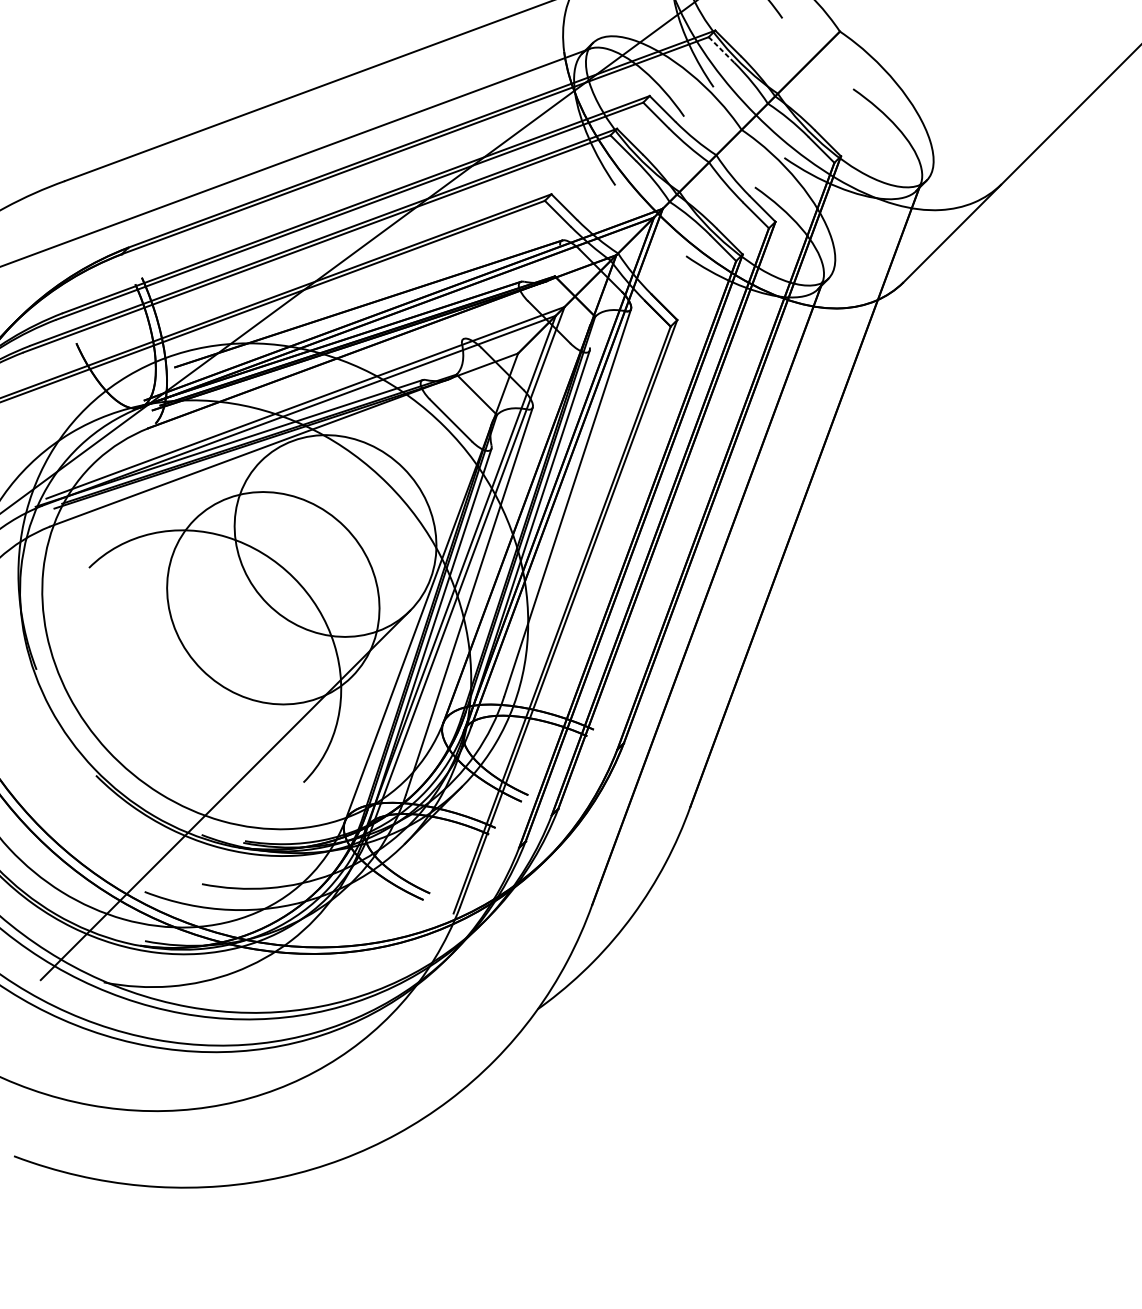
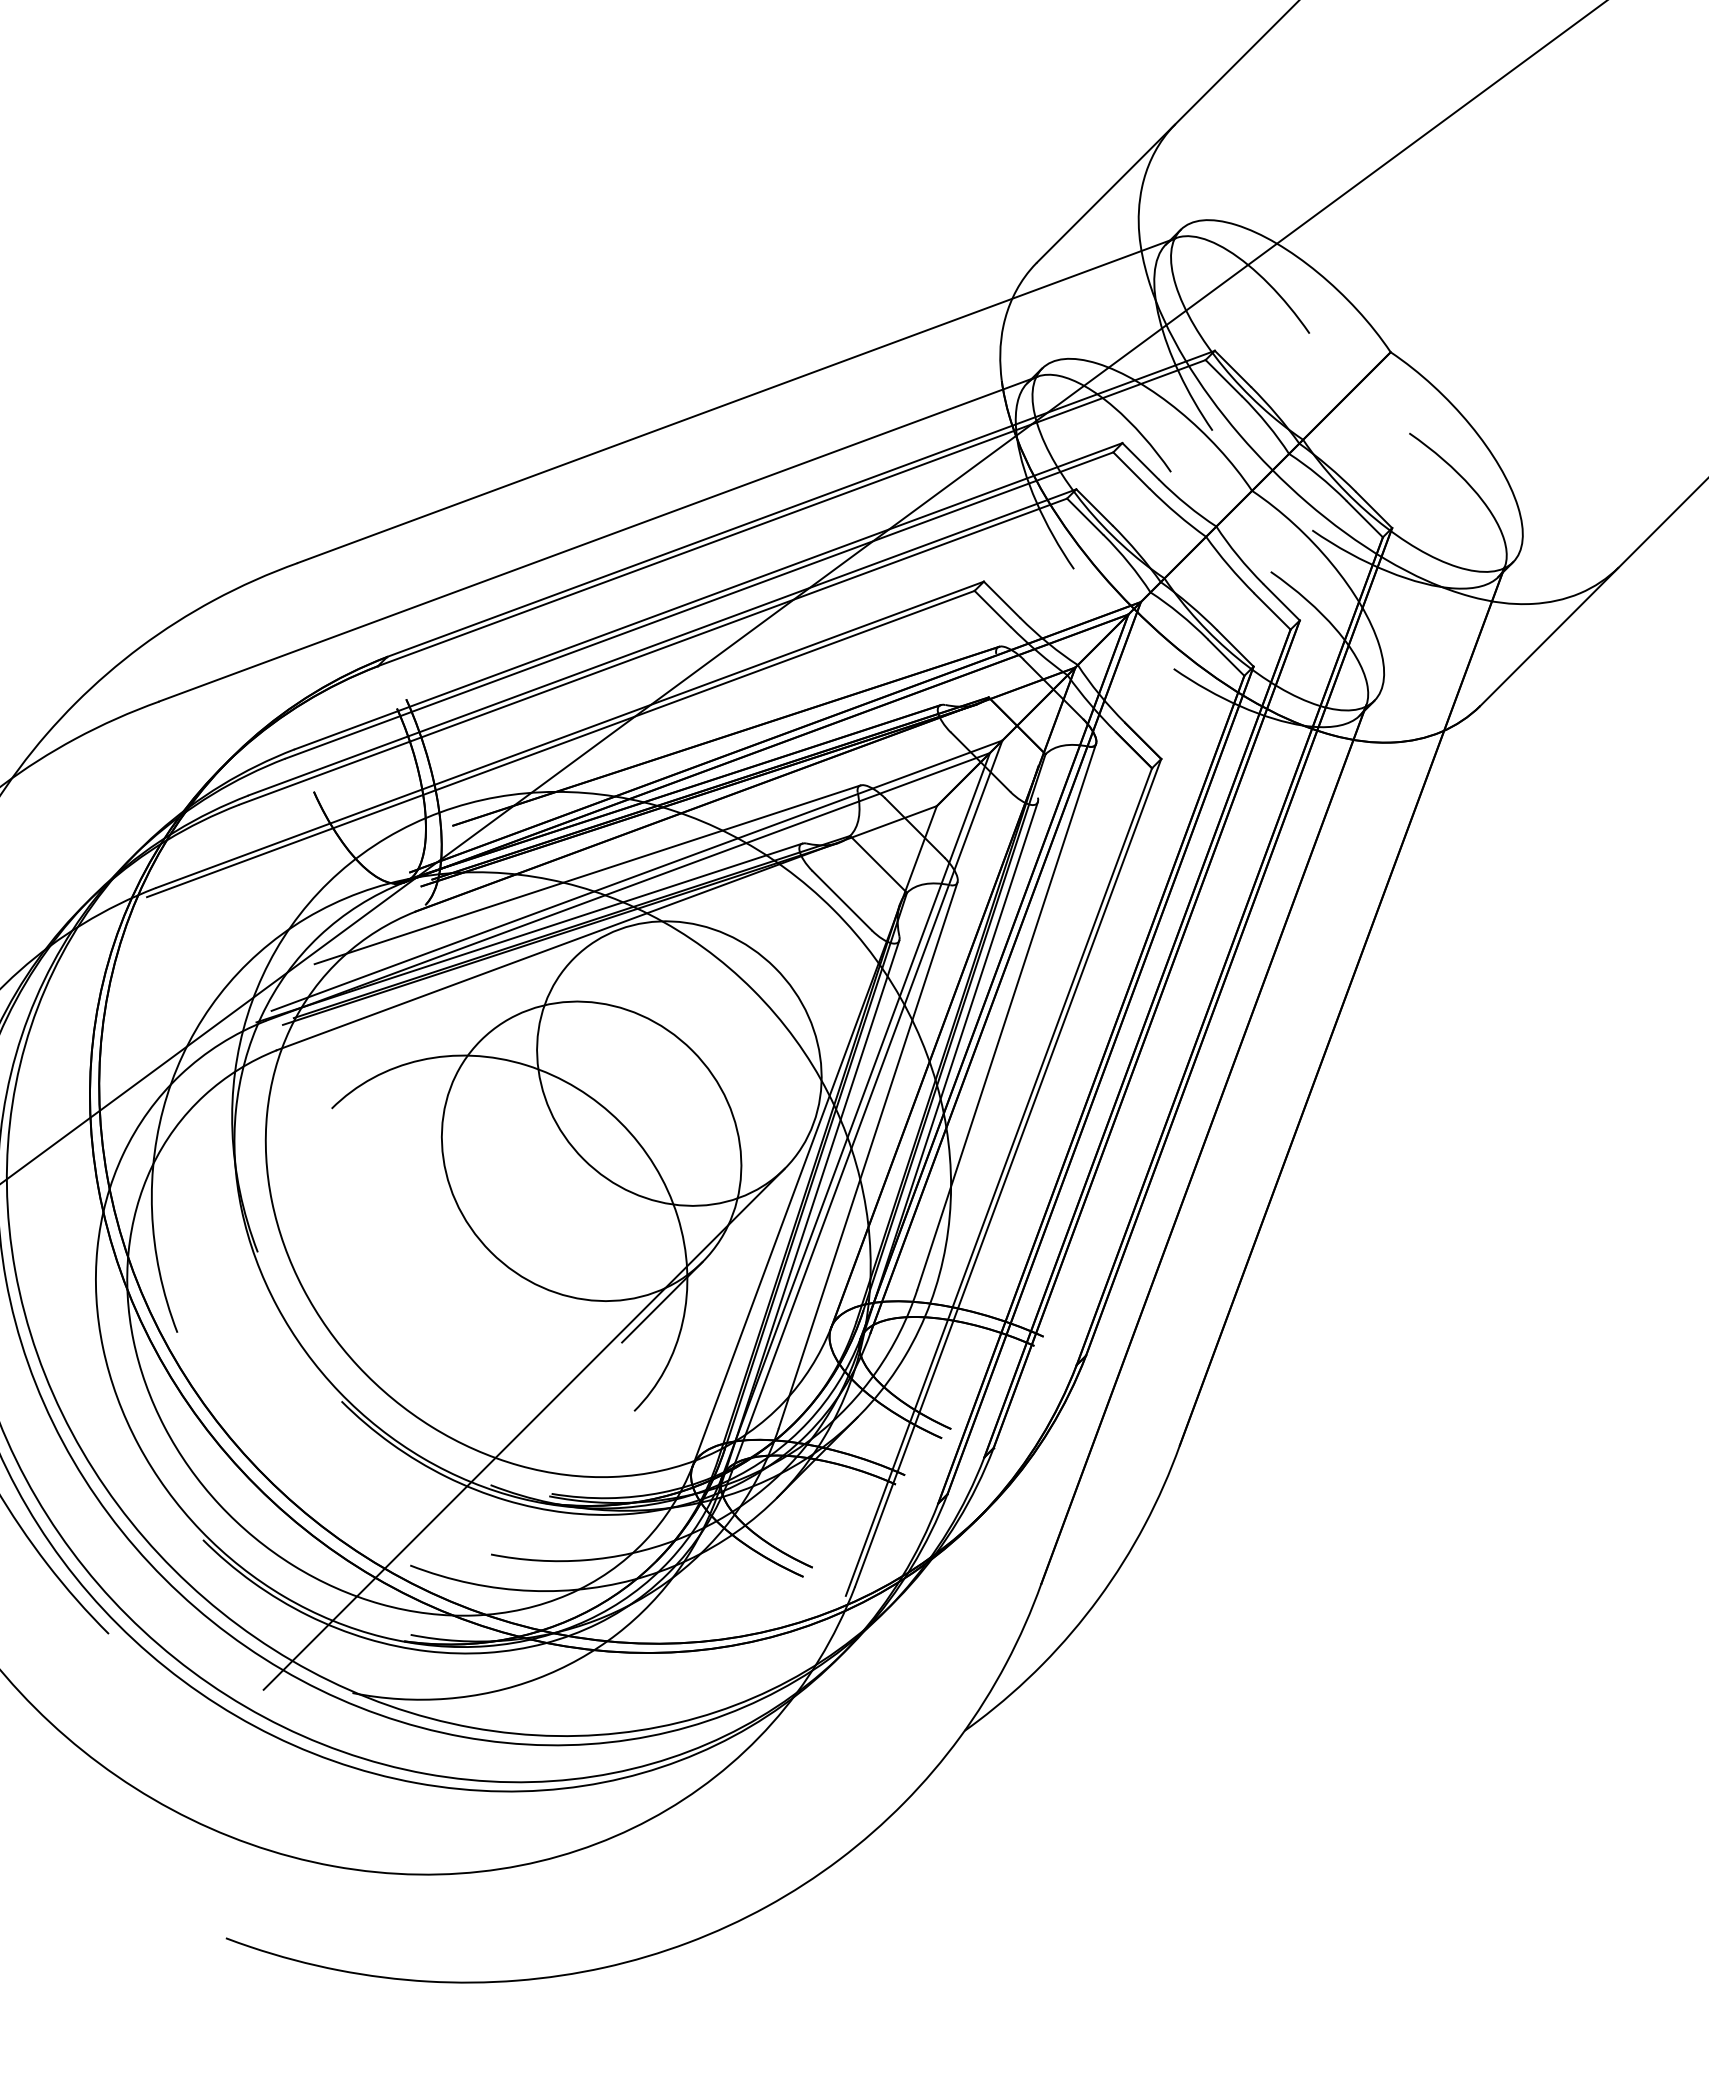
line: (721, 49) -> (1223, 377), dashed -> solid
line: (270, 401) -> (587, 874), added
line: (323, 705) -> (662, 1302), added

